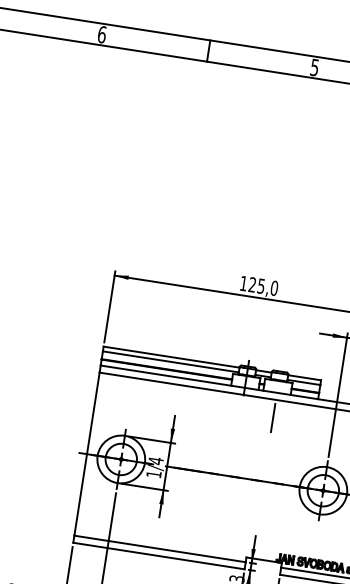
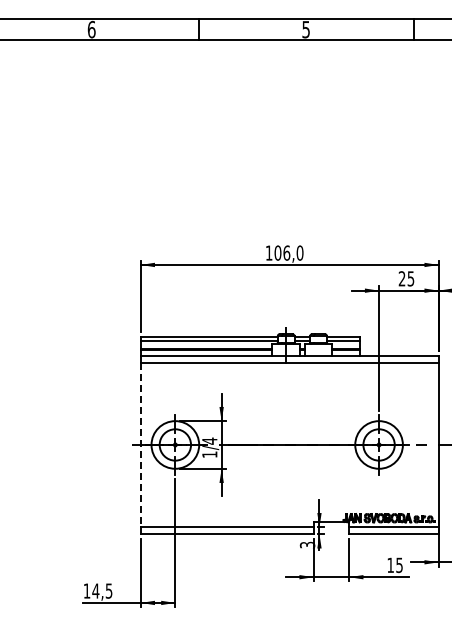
text: (257, 285) -> (282, 252), 125,0 -> 106,0
line: (273, 417) -> (318, 380), removed
line: (86, 454) -> (140, 445), solid -> dashed

